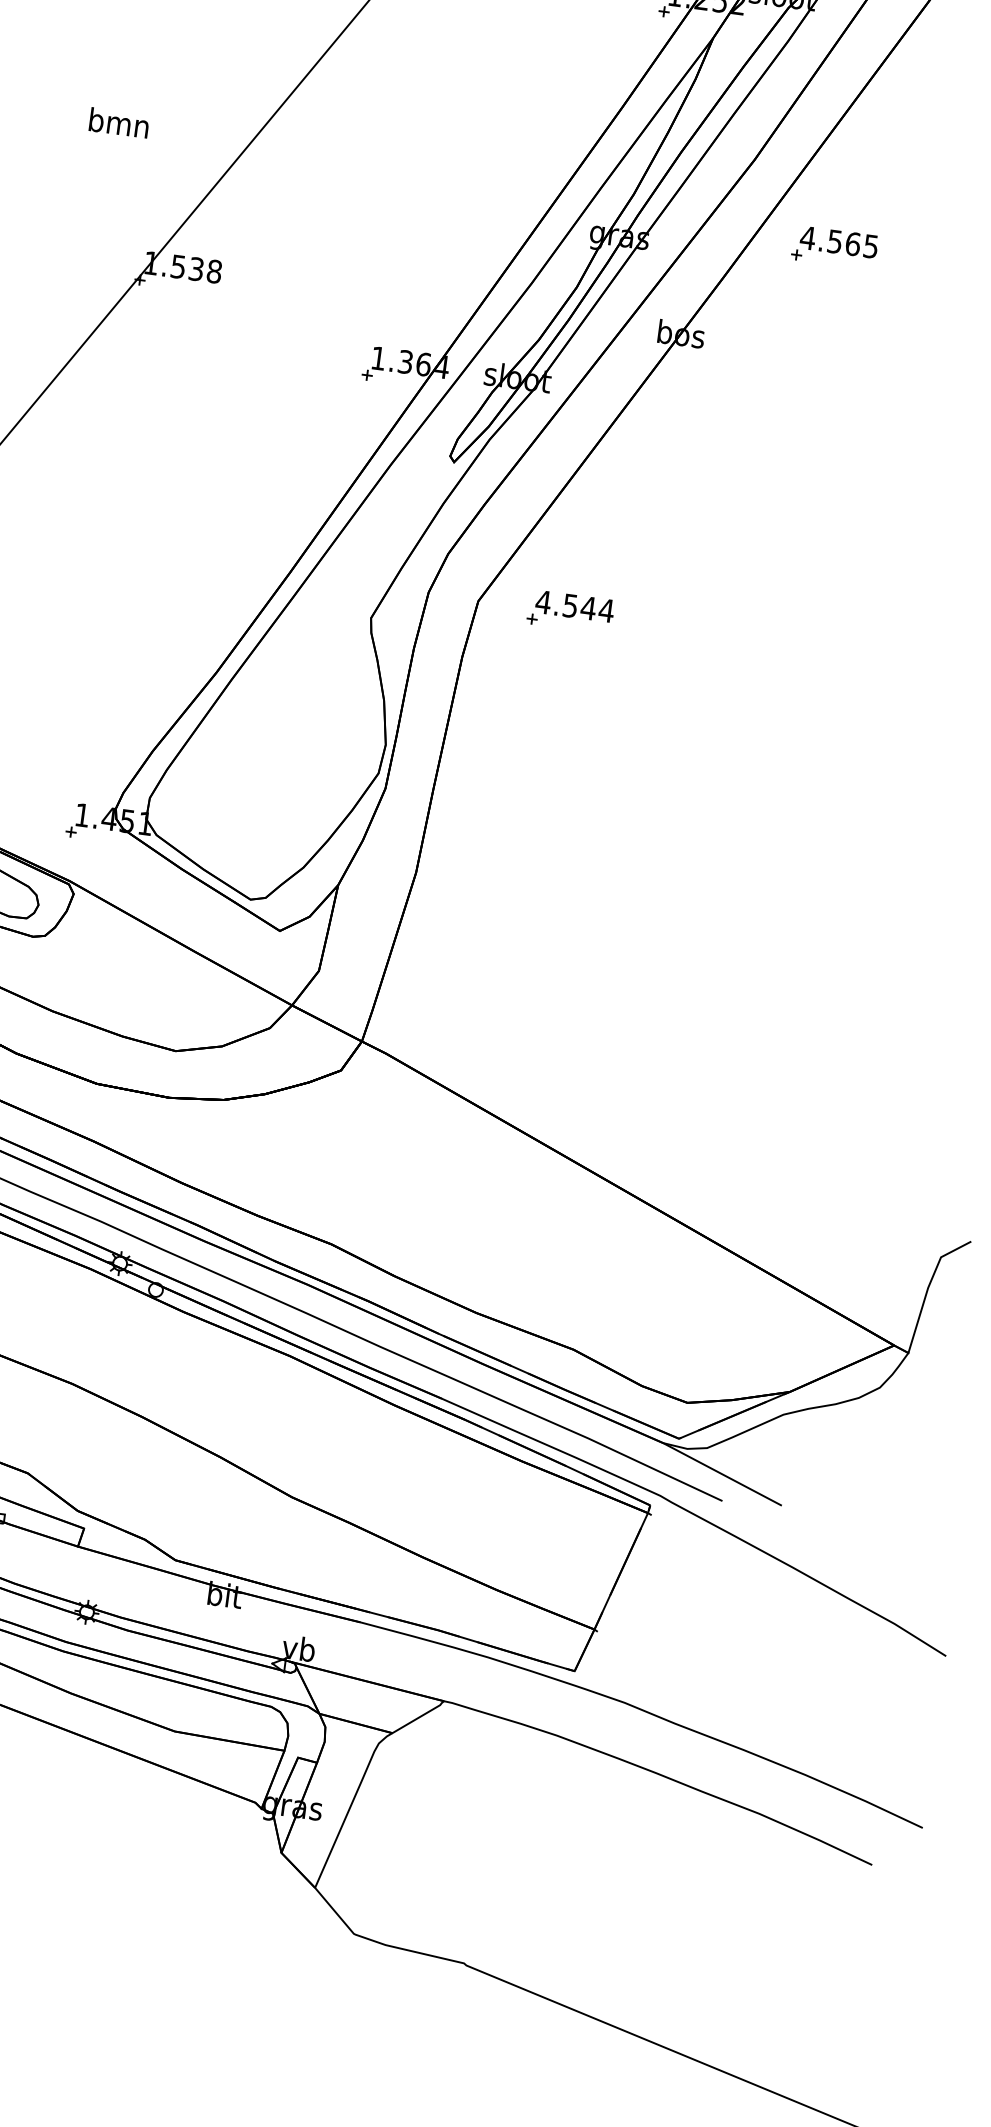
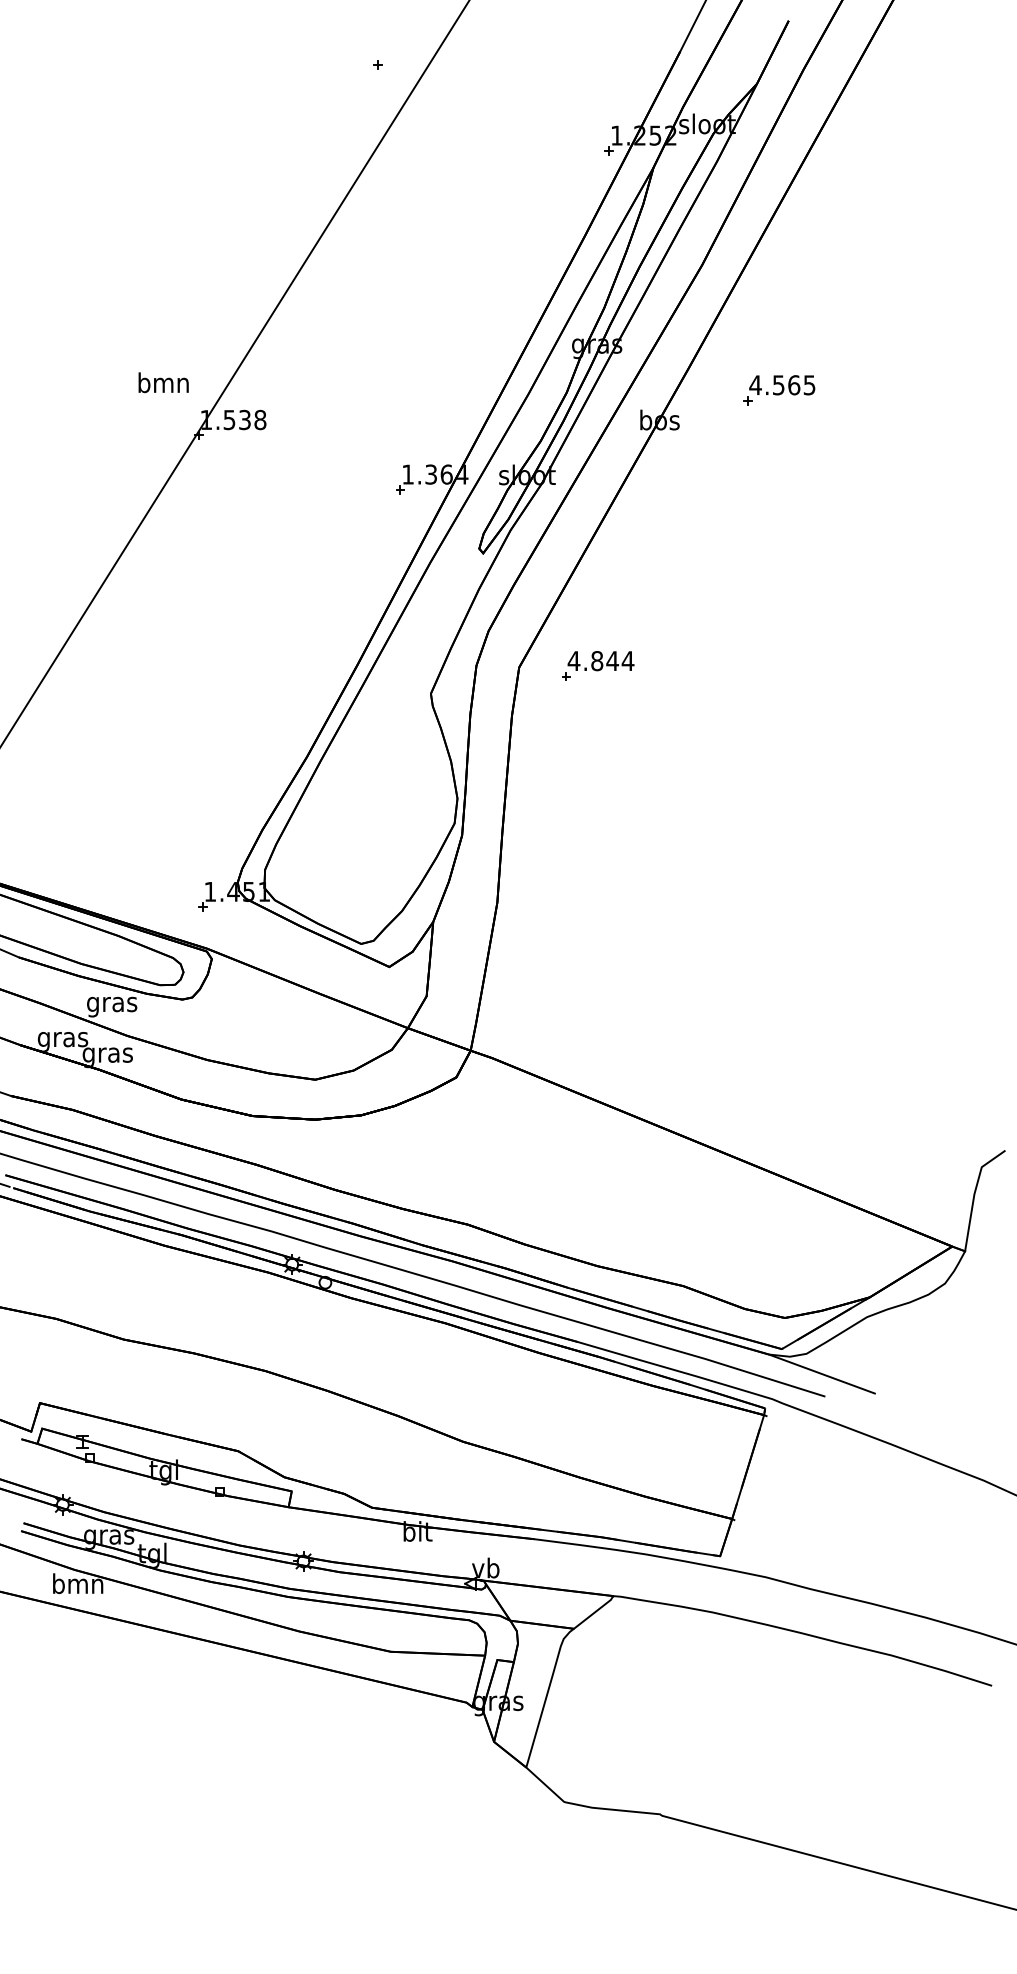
text: (119, 122) -> (163, 382), moved
part: (835, 247) -> (779, 390), moved
text: (570, 606) -> (597, 661), 4.544 -> 4.844

